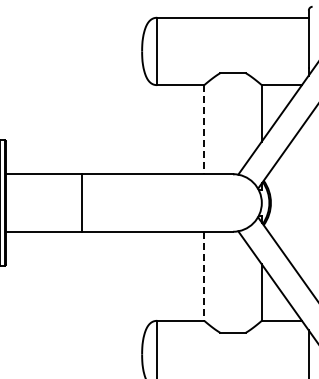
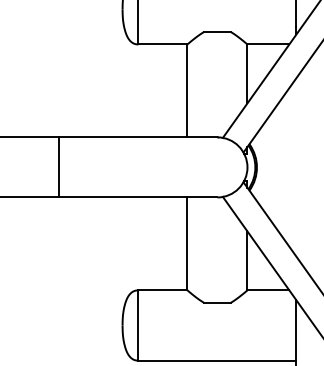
line: (204, 129) -> (187, 90), dashed -> solid
line: (204, 276) -> (187, 244), dashed -> solid

